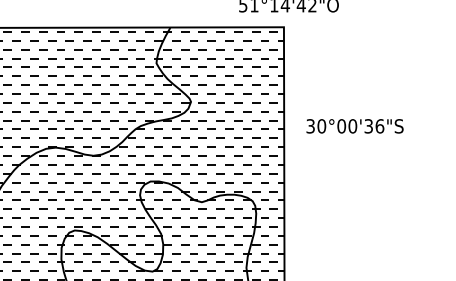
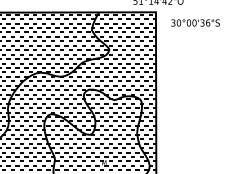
text: (354, 125) -> (195, 22), moved

